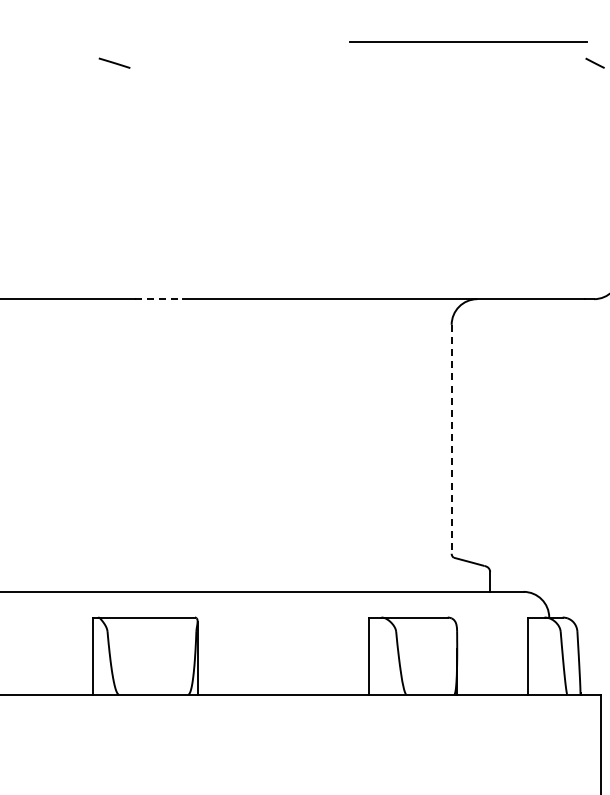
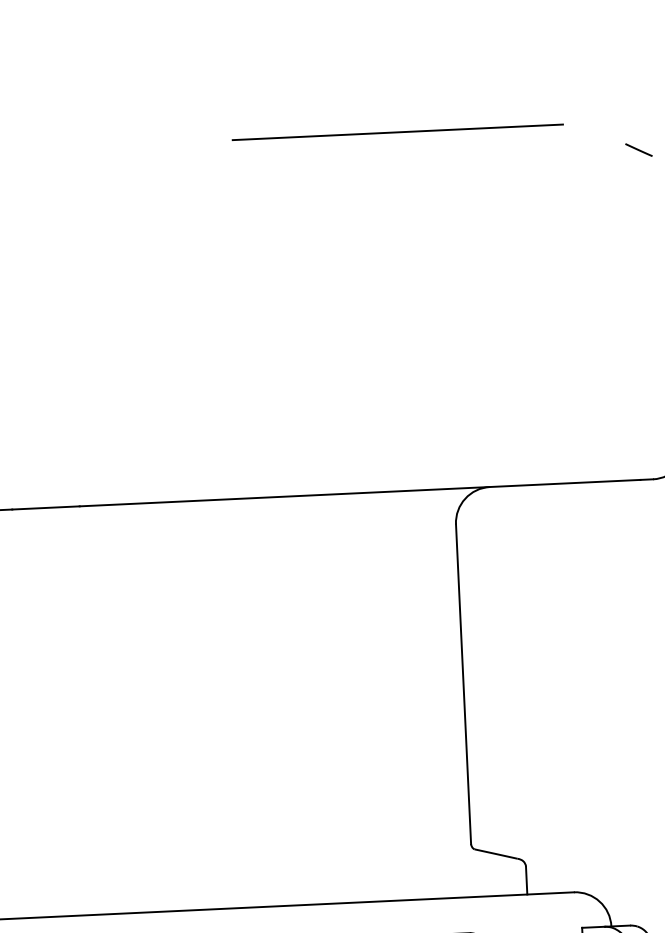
line: (468, 41) -> (398, 131), moved
line: (159, 299) -> (46, 508), dashed -> solid
line: (451, 439) -> (463, 684), dashed -> solid

